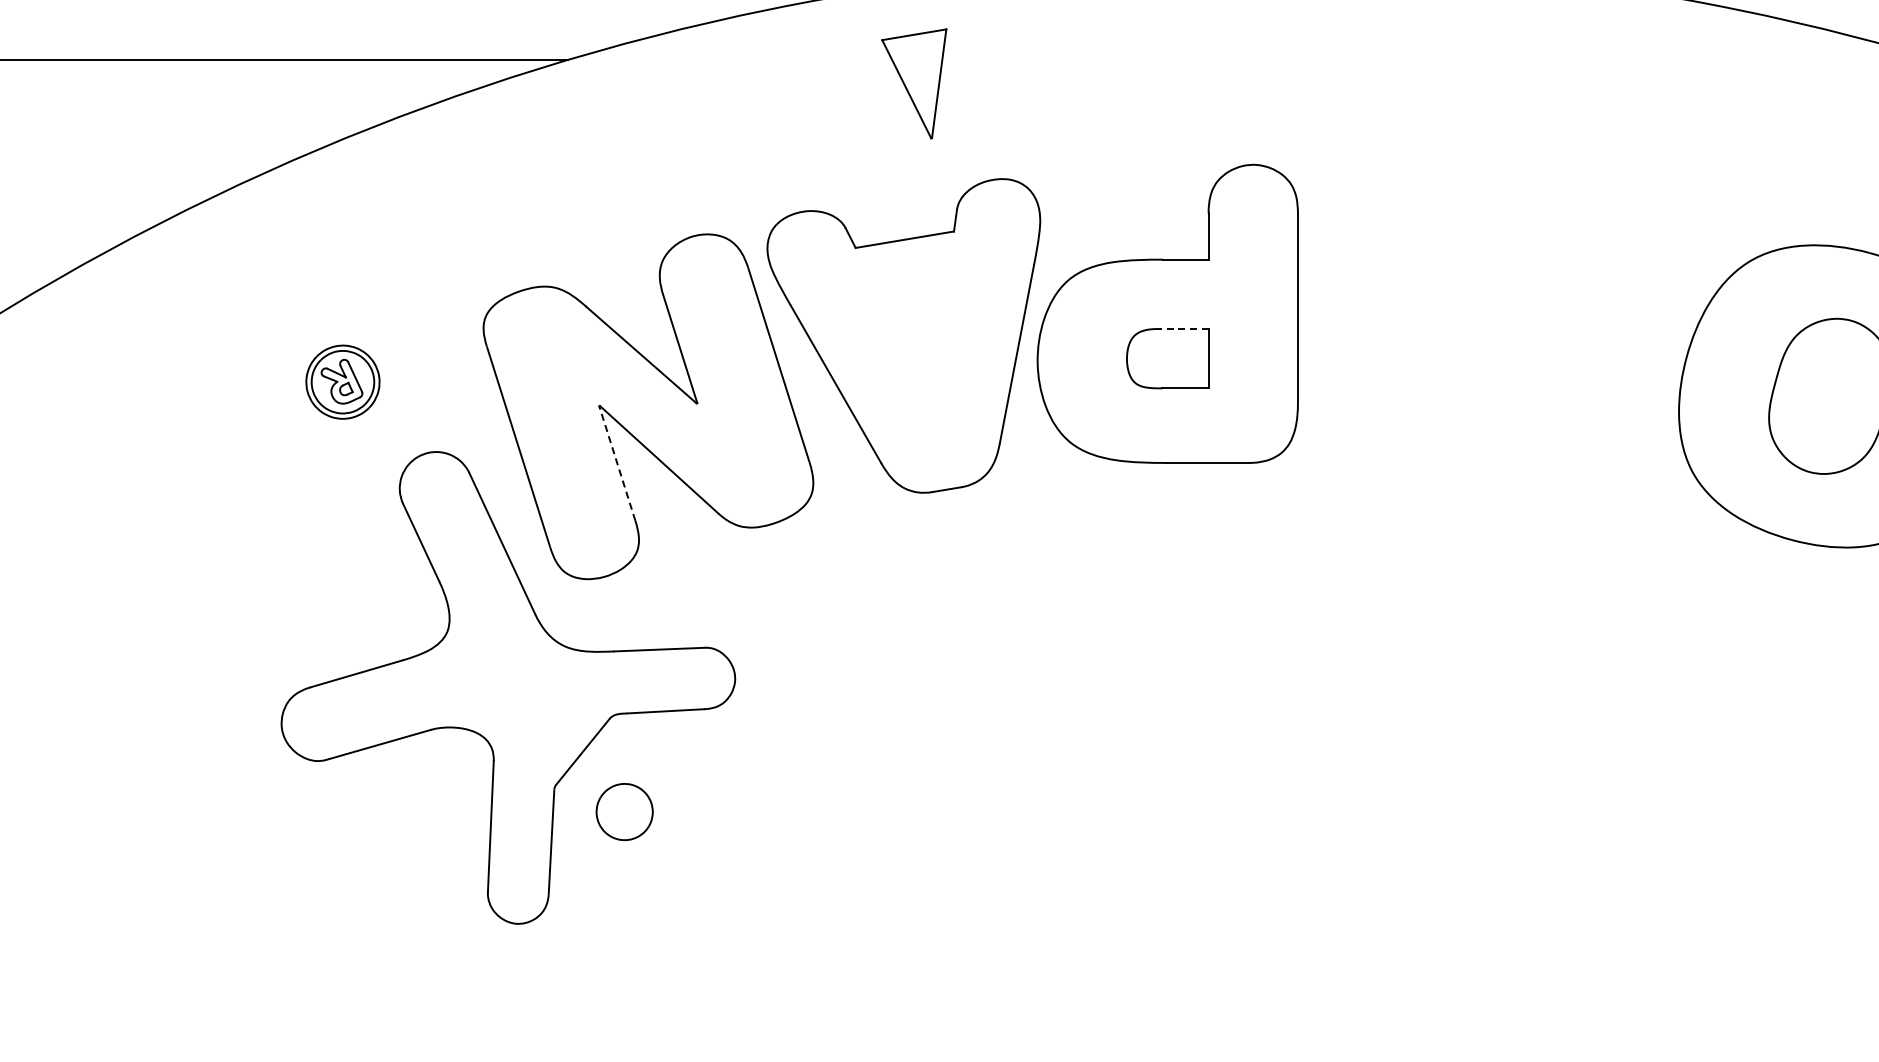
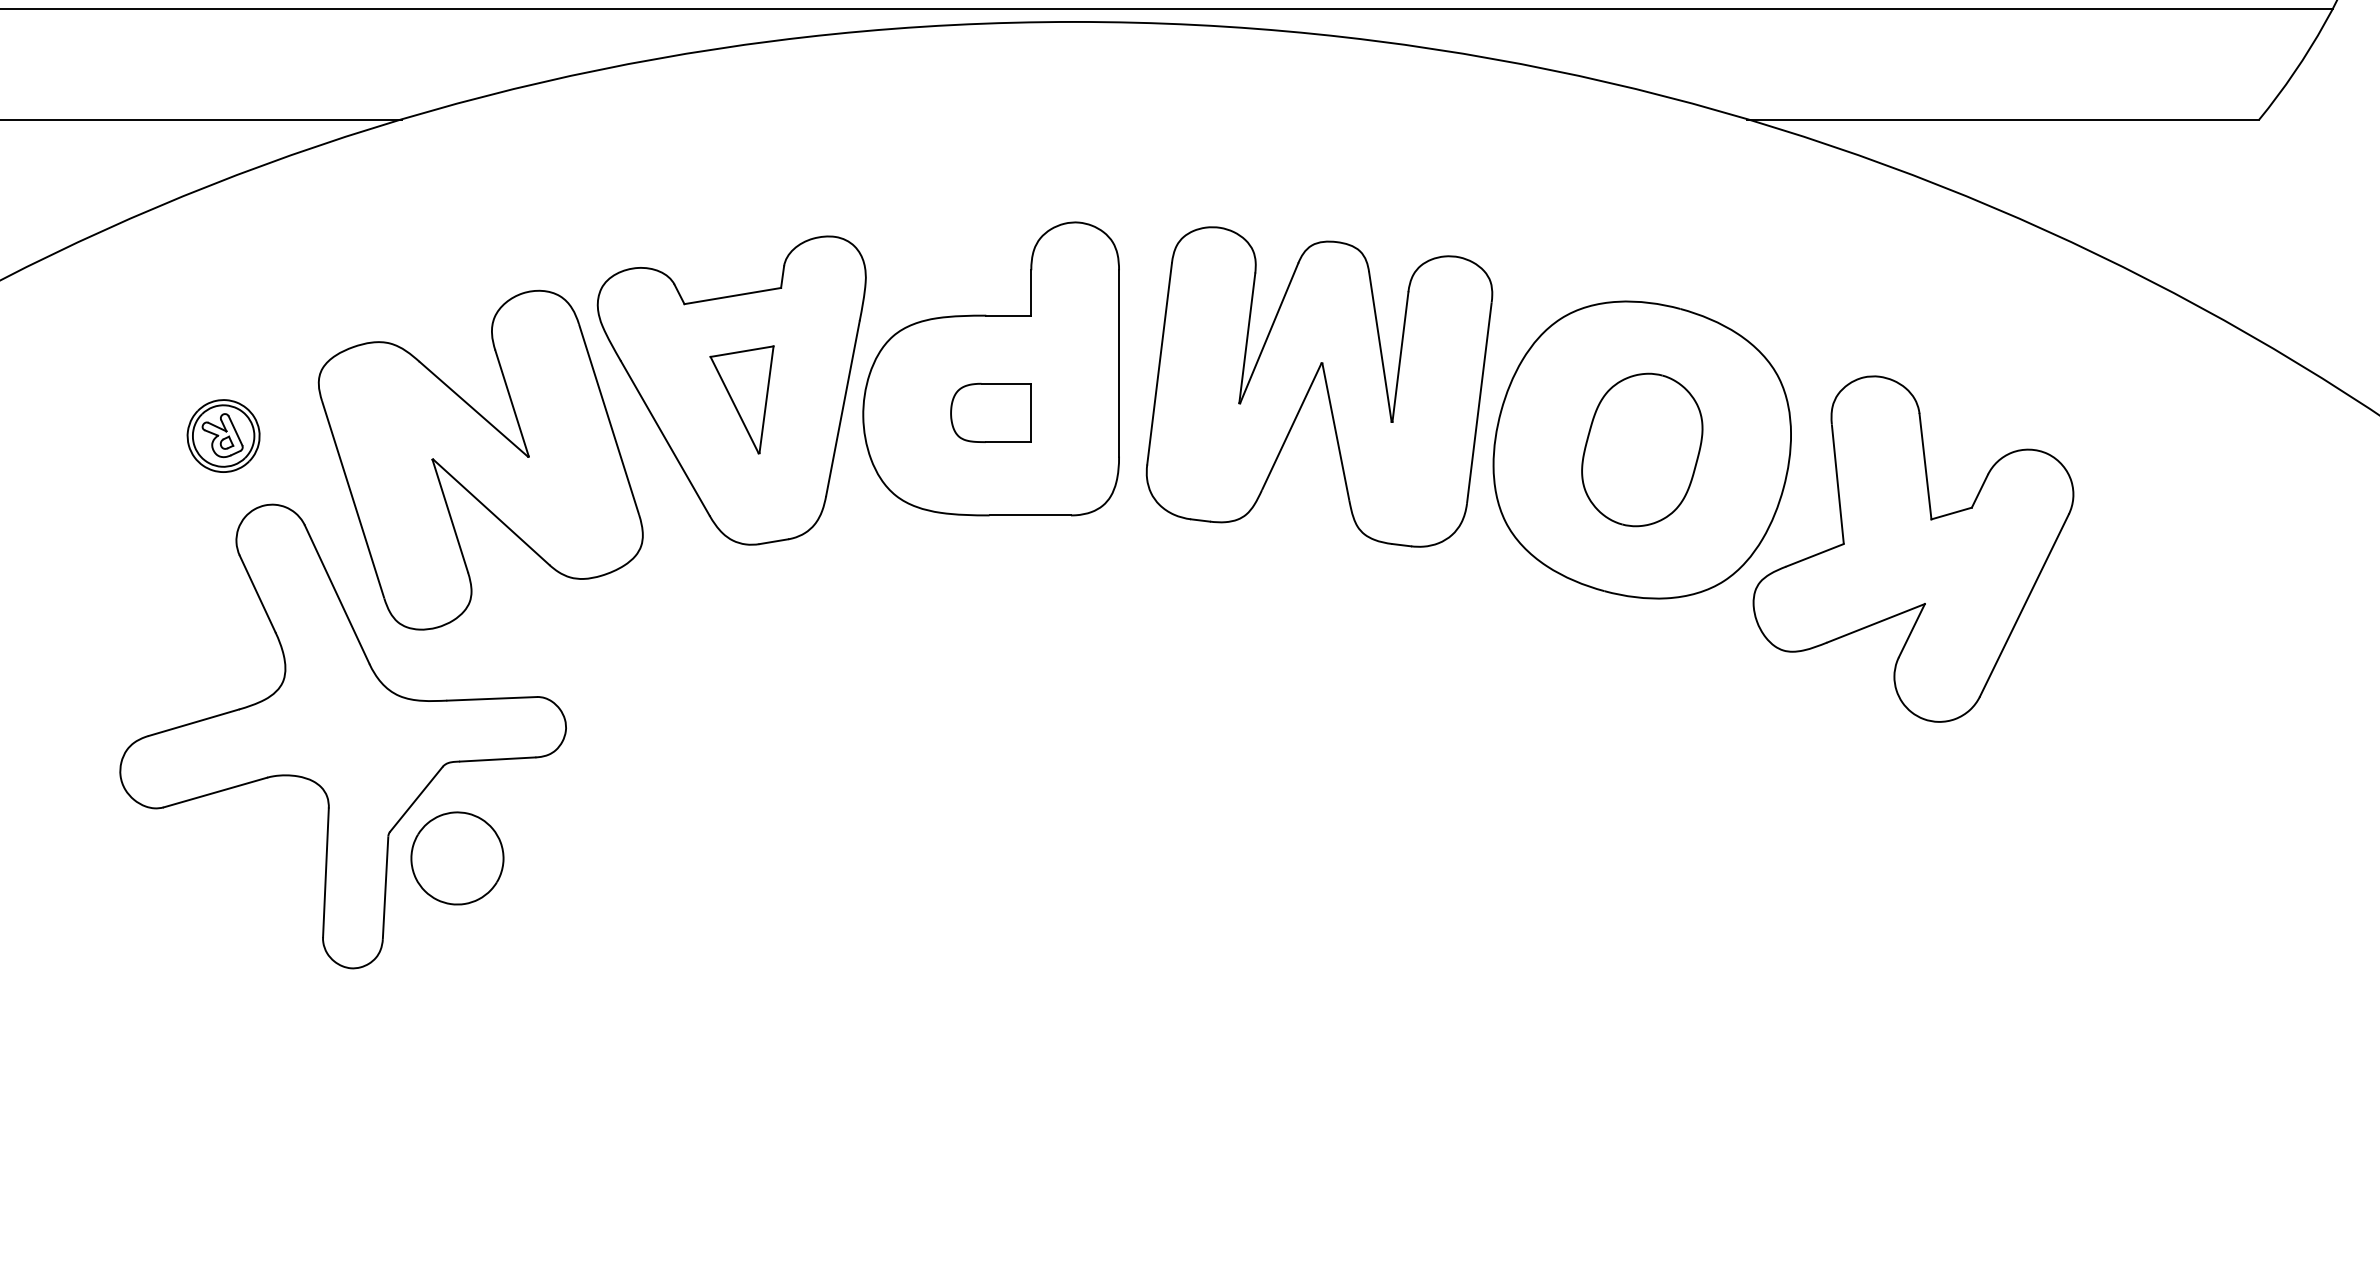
part: (913, 83) -> (741, 399), moved
line: (1183, 328) -> (1006, 383), dashed -> solid
part: (1507, 330) -> (1325, 385), added
part: (342, 381) -> (223, 435), moved
line: (617, 463) -> (450, 515), dashed -> solid
part: (624, 812) -> (457, 858), size x1.67

